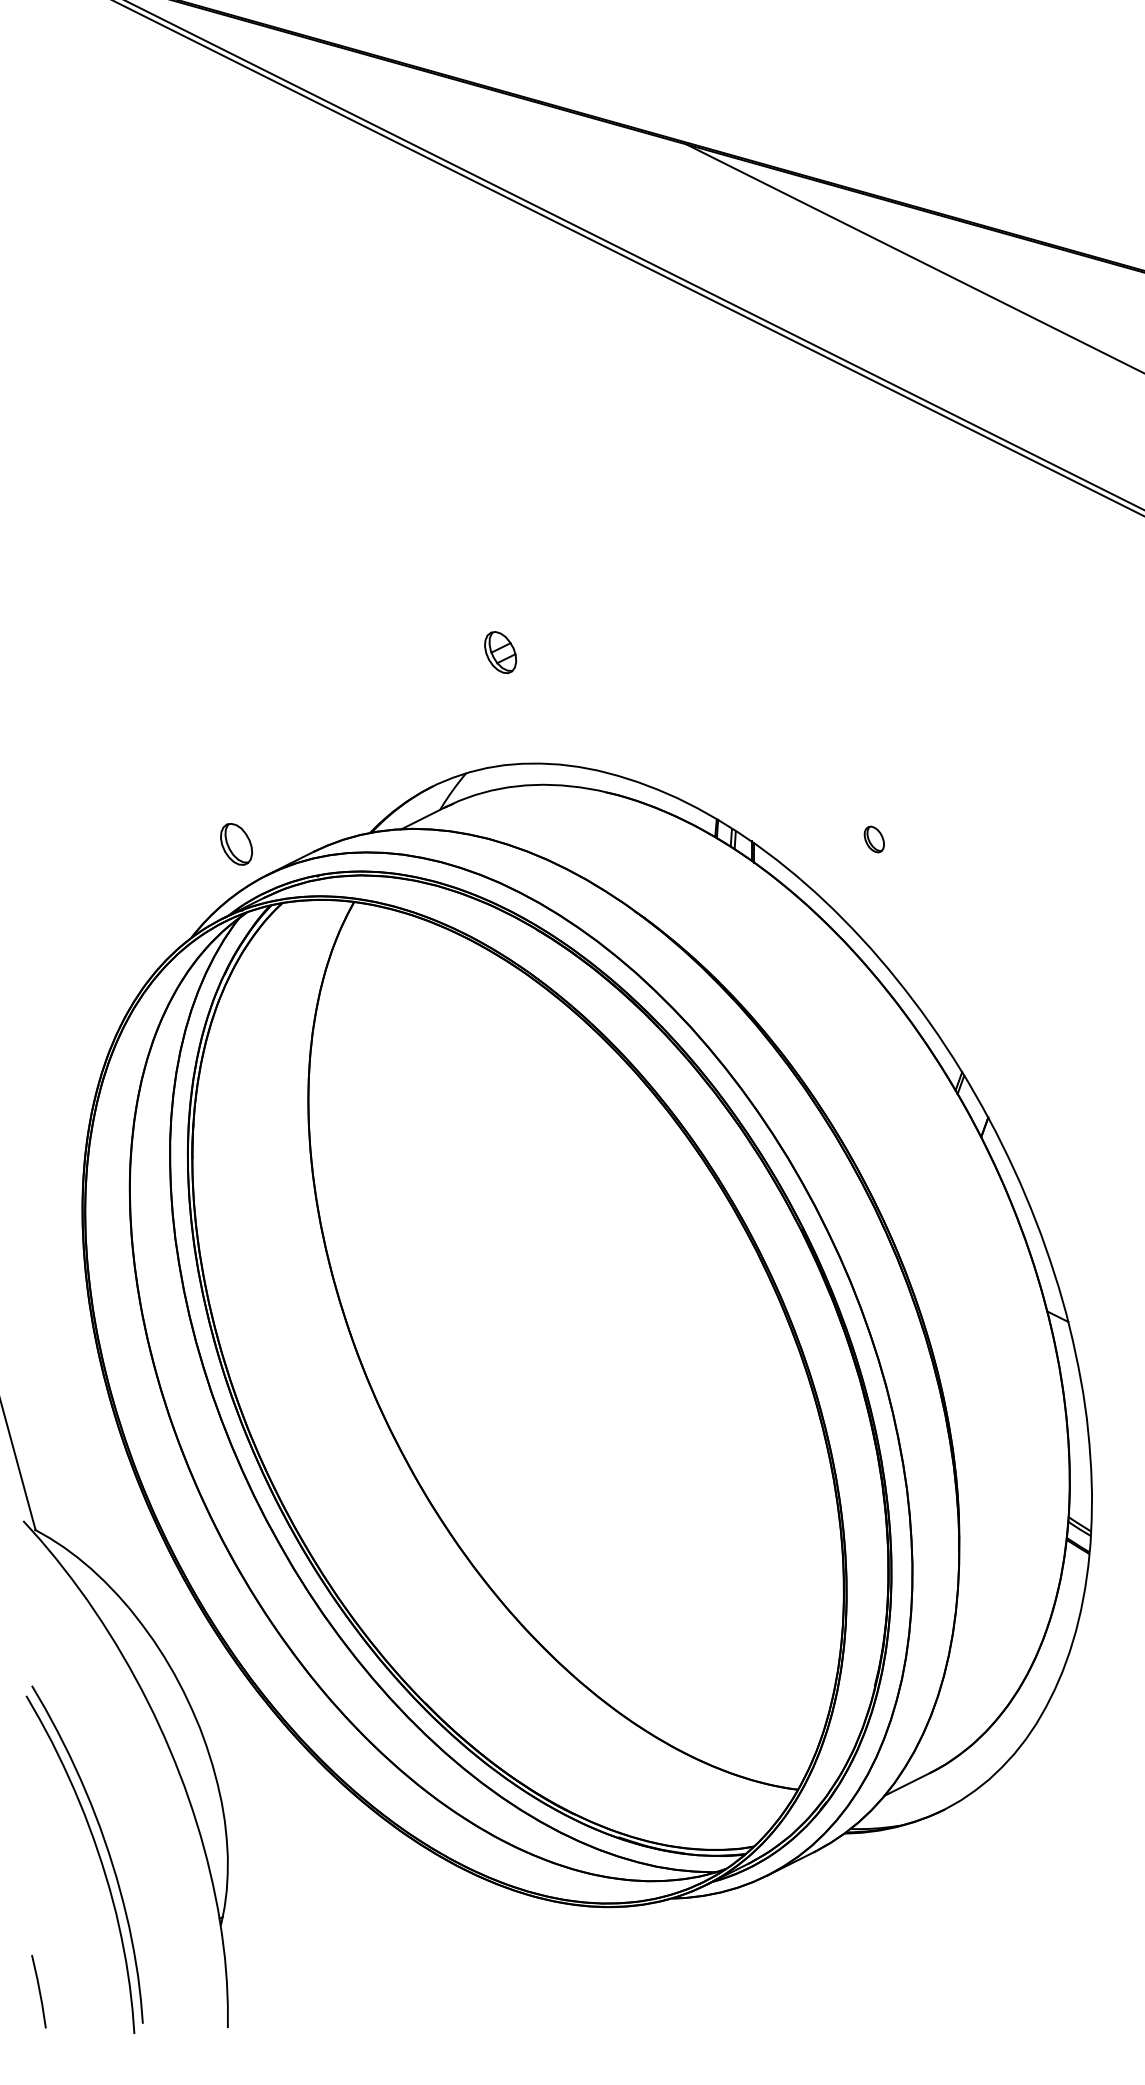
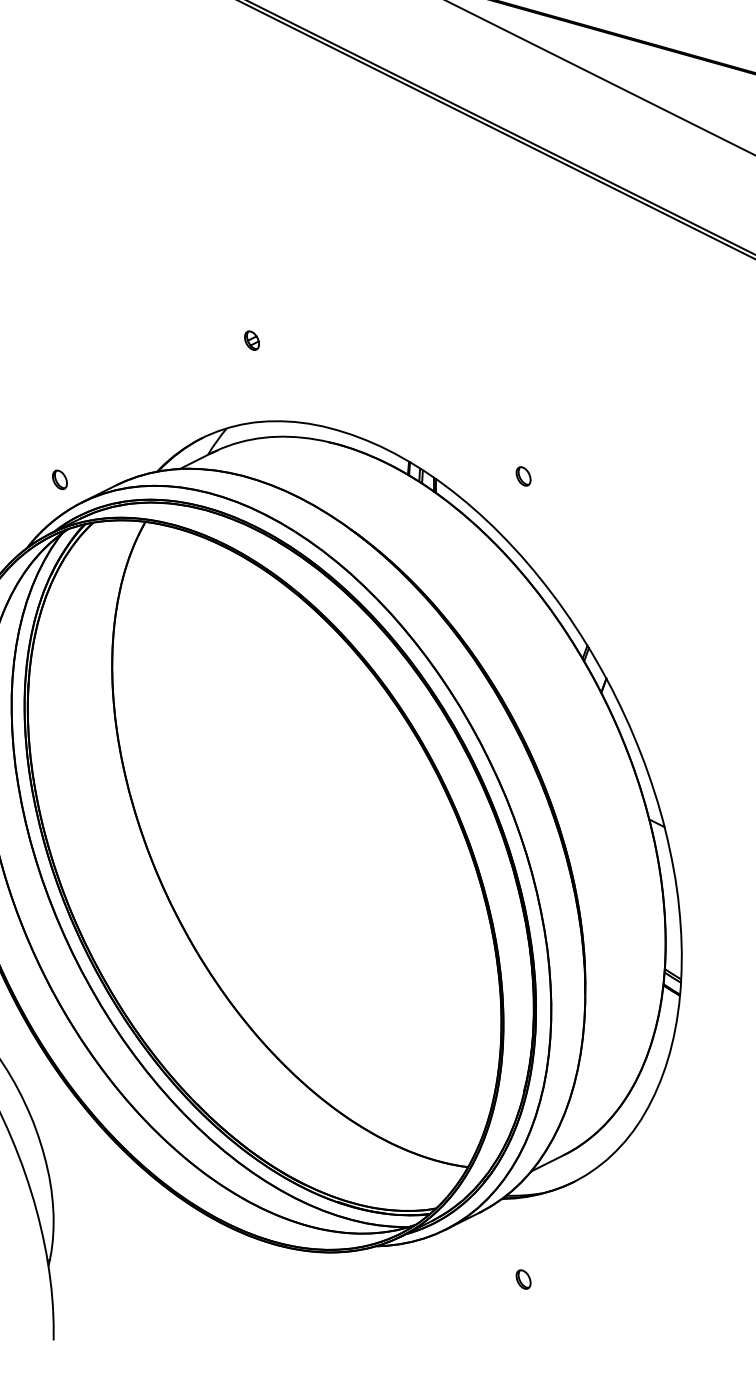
part: (500, 652) -> (251, 340), size x0.62
part: (236, 843) -> (59, 479), size x0.62
part: (873, 1944) -> (522, 1279), added

